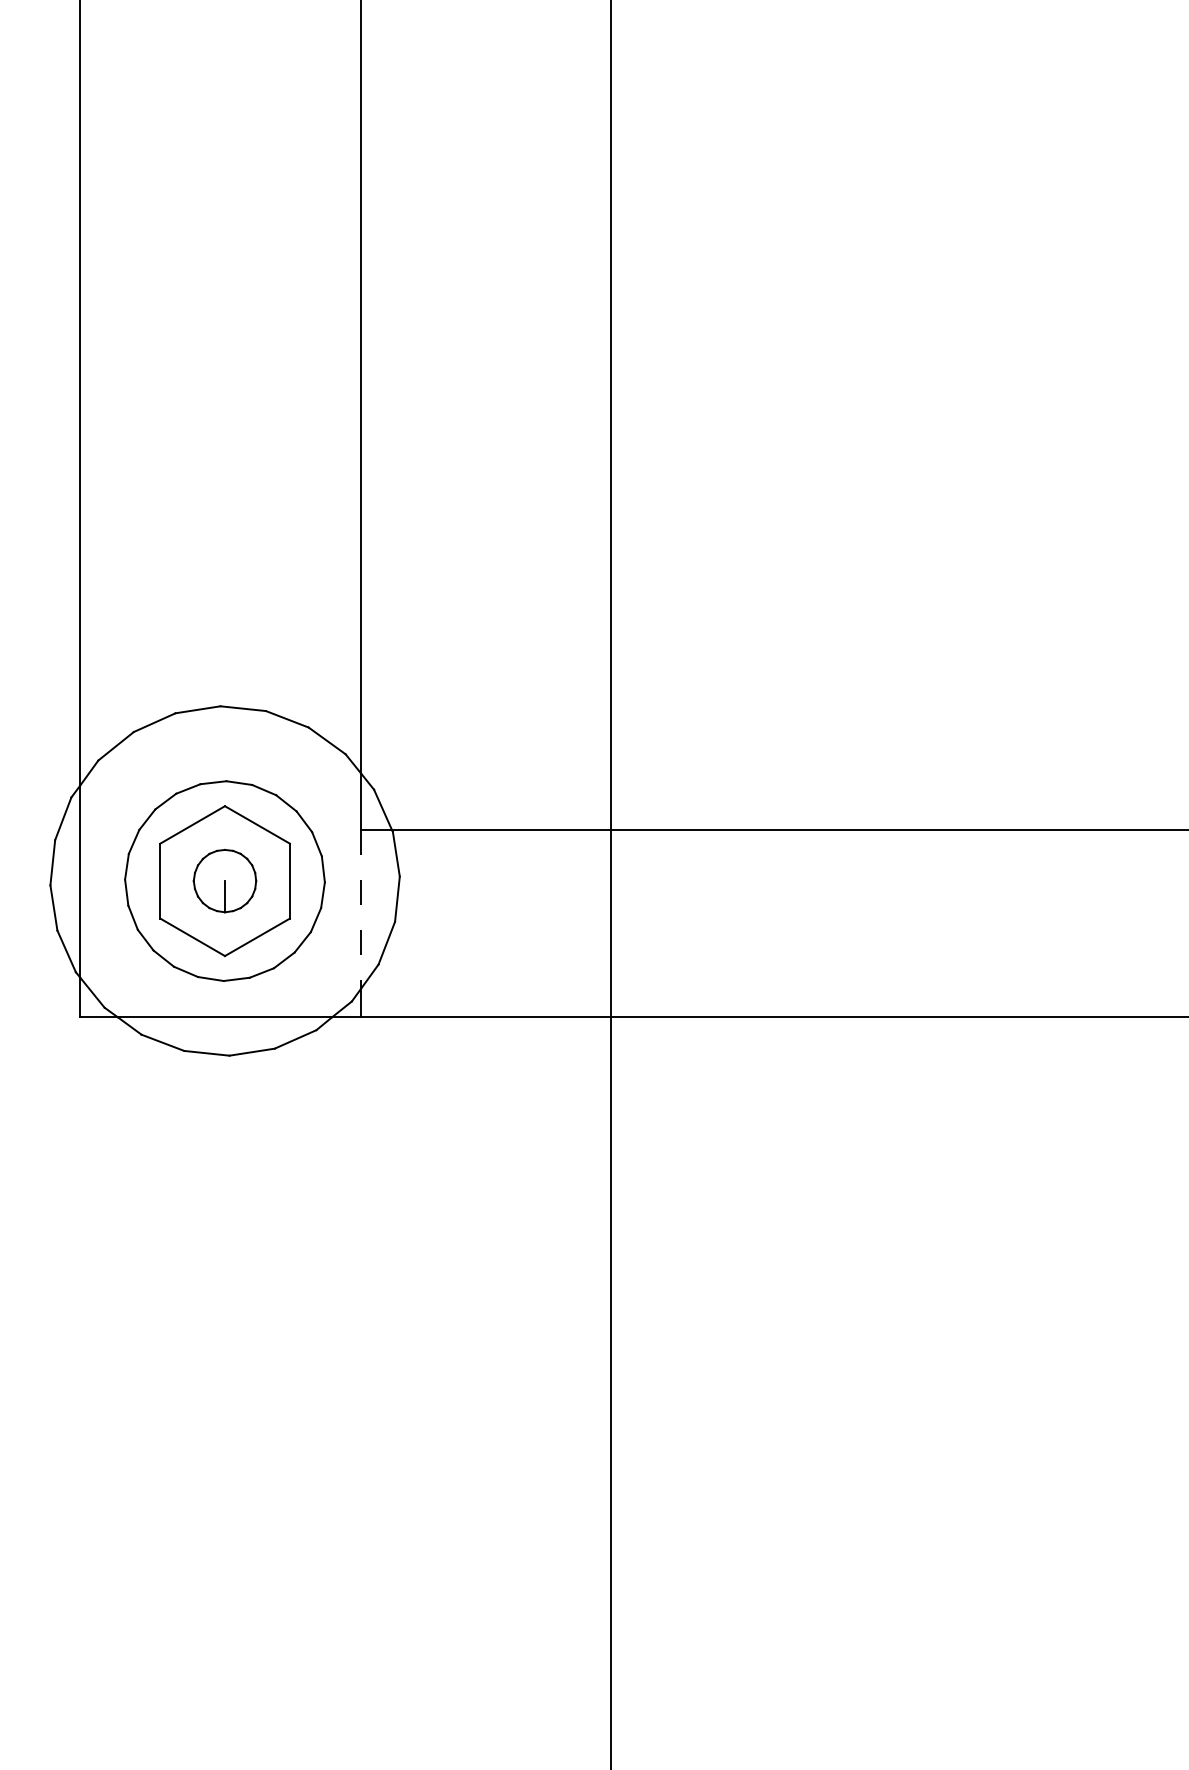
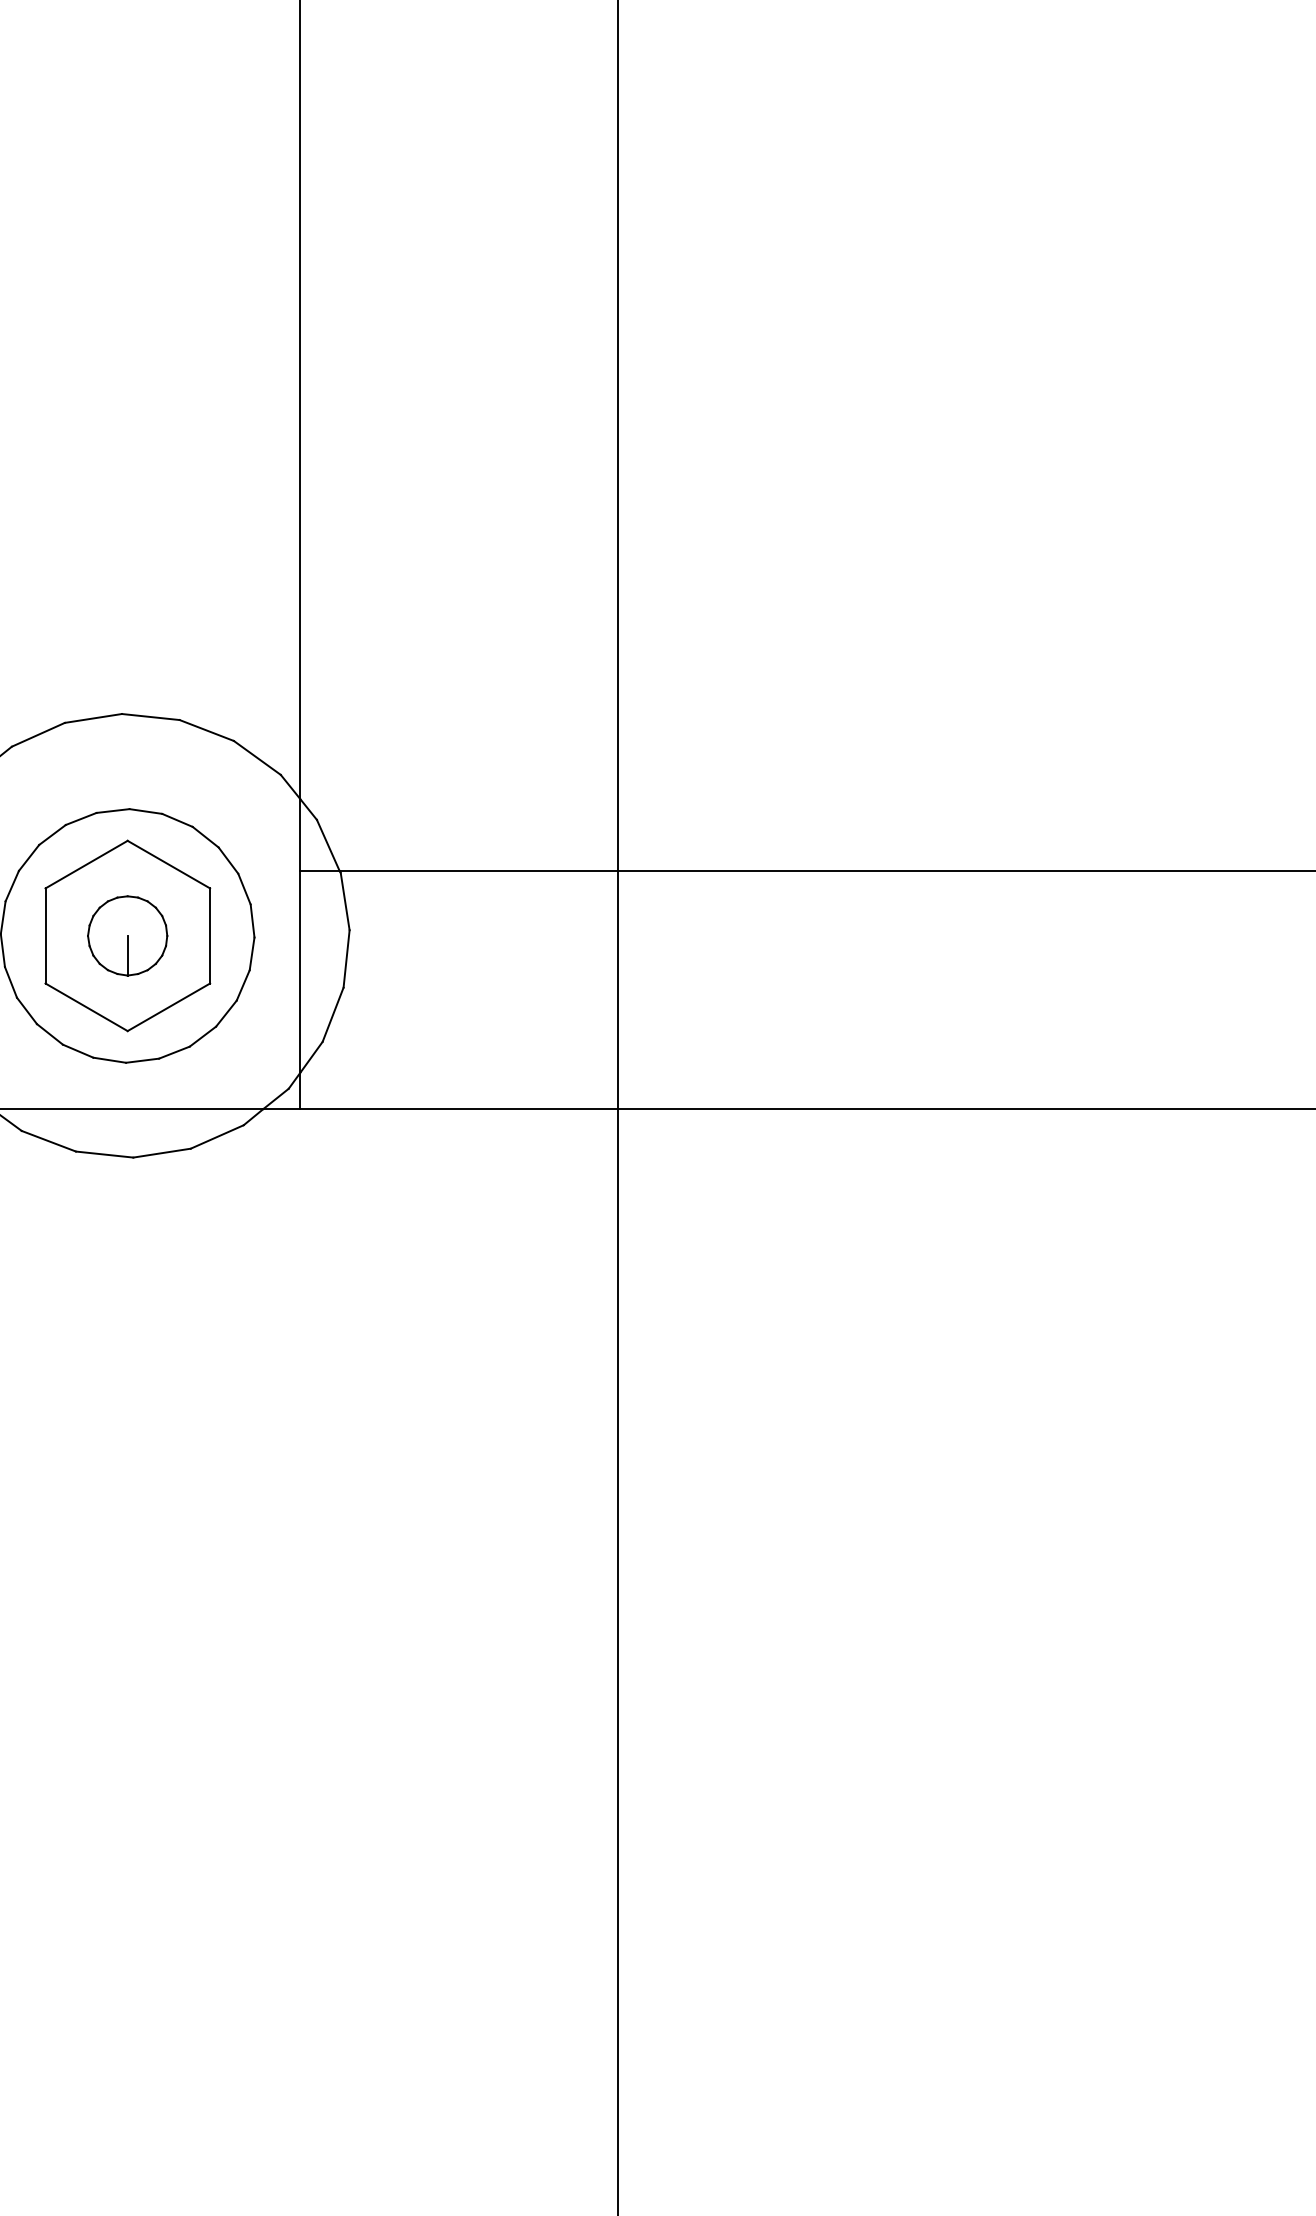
line: (361, 909) -> (300, 971), dashed -> solid

